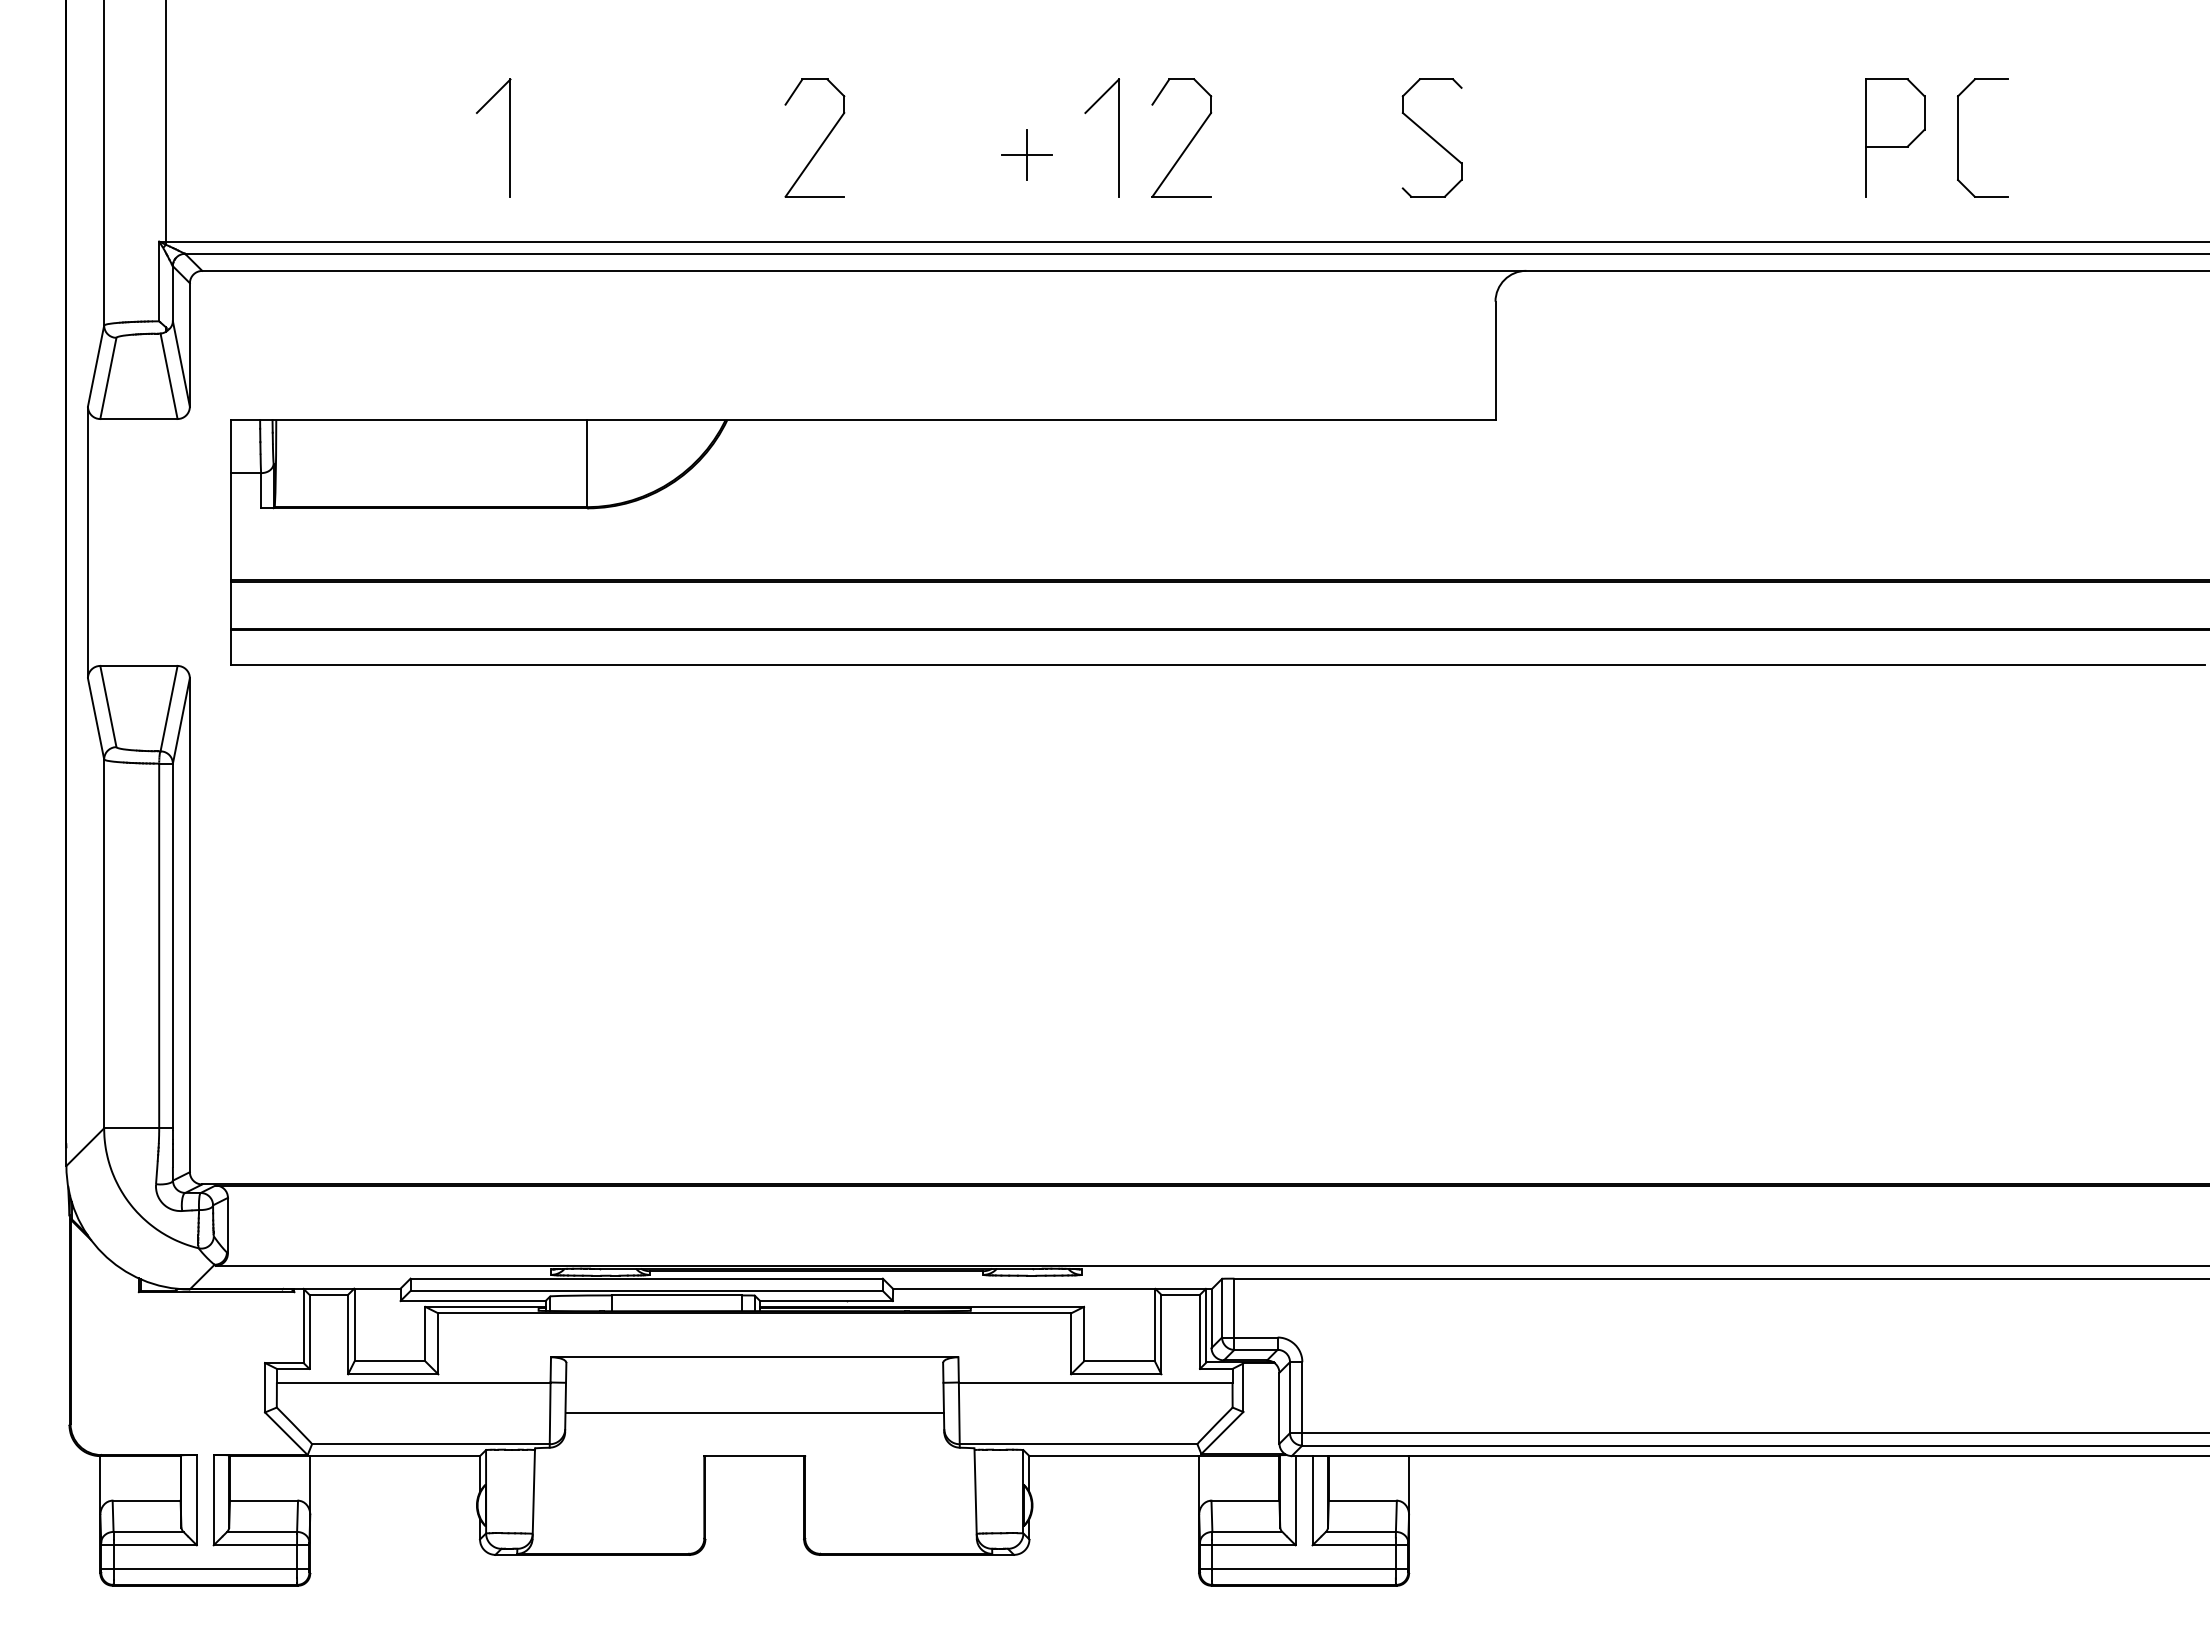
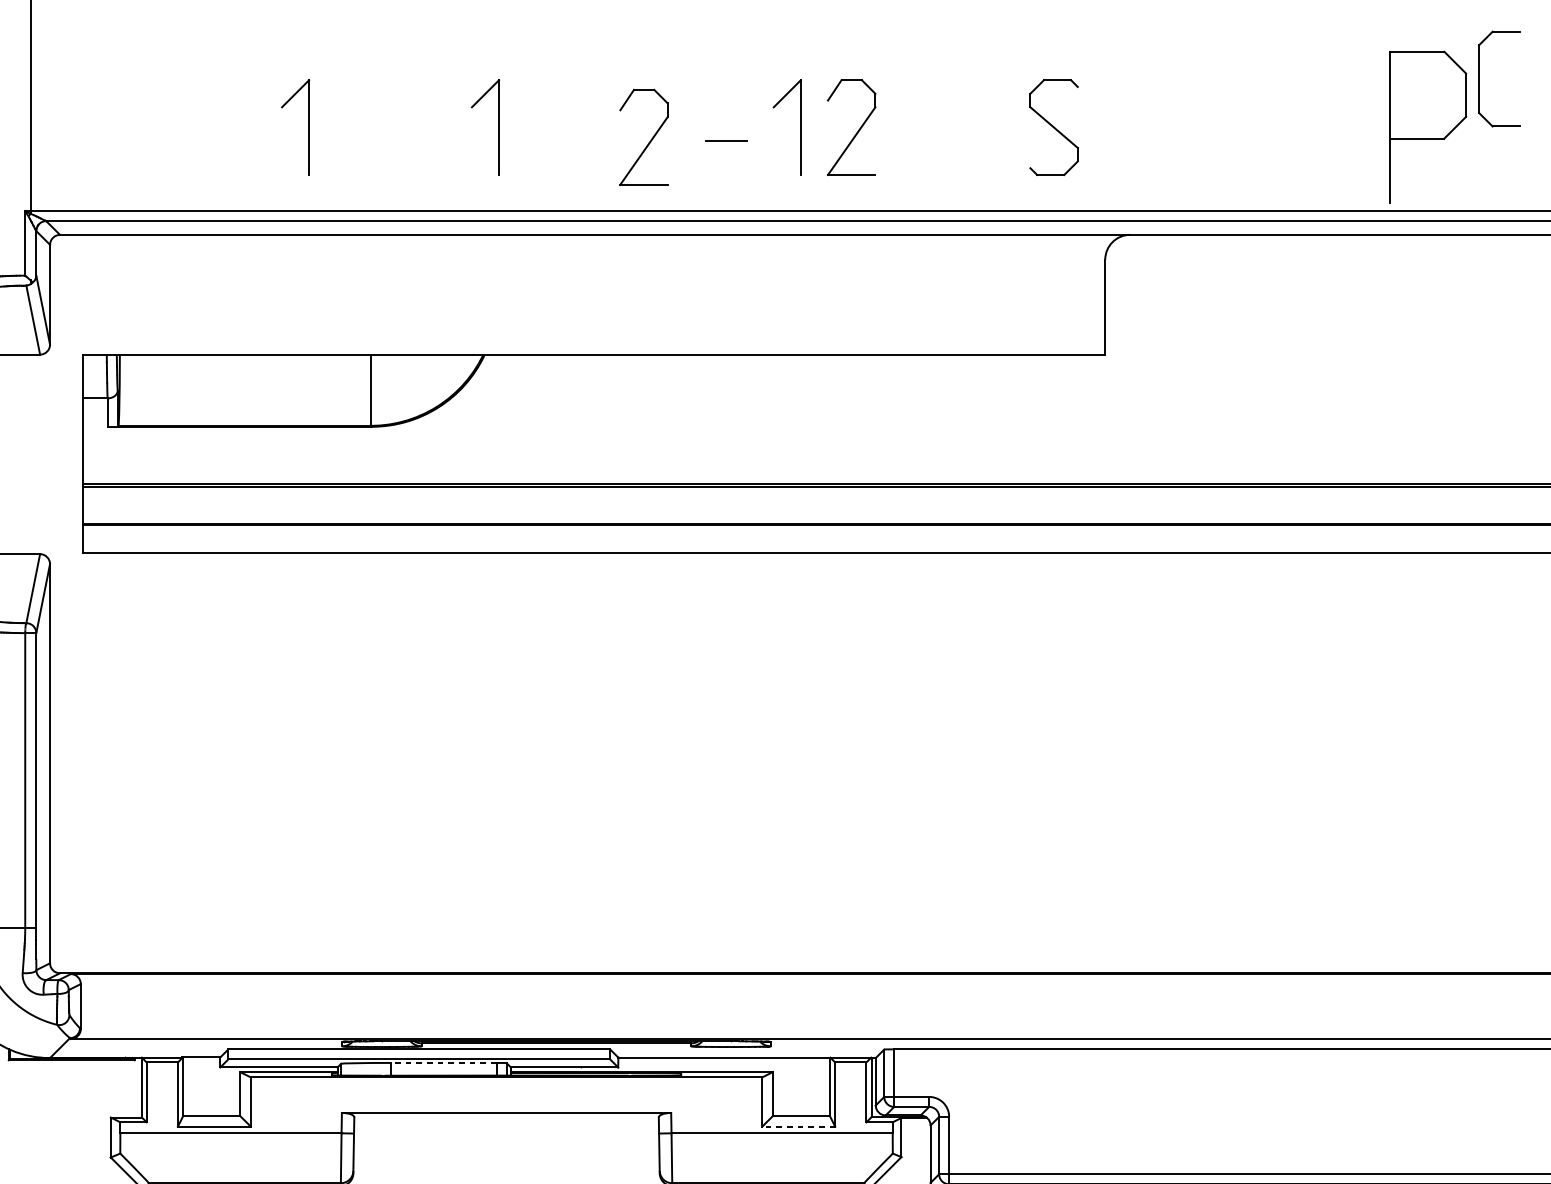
part: (744, 137) -> (498, 127), added
part: (1895, 137) -> (1428, 127), size x1.6
part: (1958, 137) -> (1479, 78), moved
part: (821, 143) -> (649, 141), moved
line: (1026, 154) -> (726, 140), removed
line: (676, 1295) -> (443, 1062), solid -> dashed
line: (1115, 1374) -> (798, 1126), solid -> dashed
line: (754, 1412) -> (506, 1157), removed

